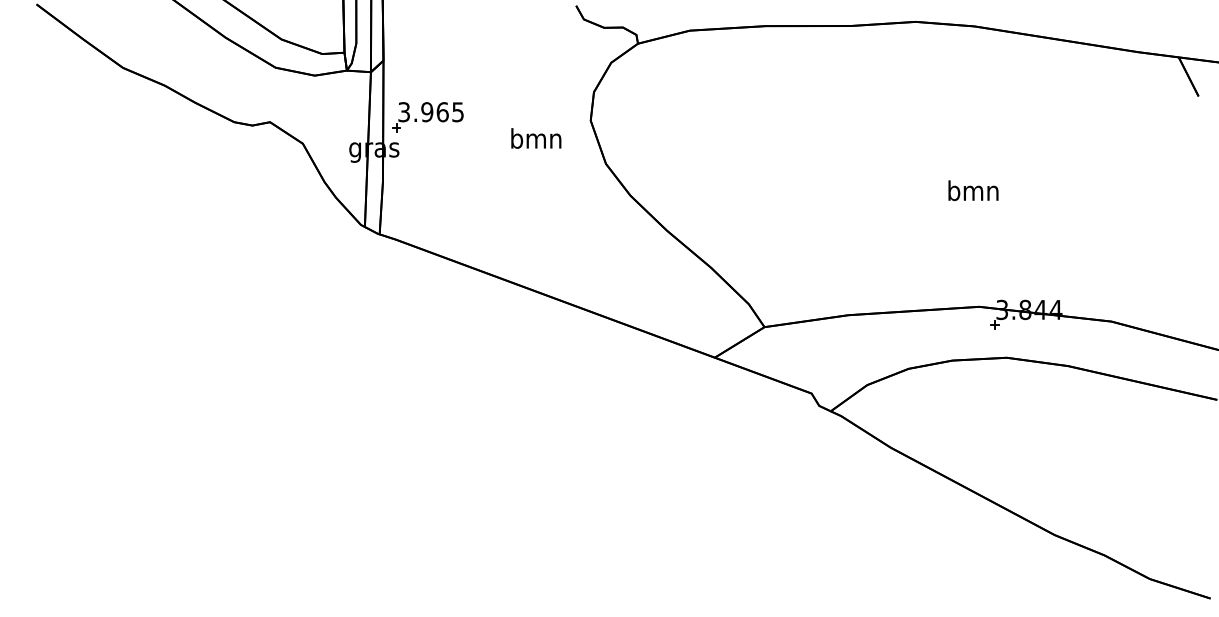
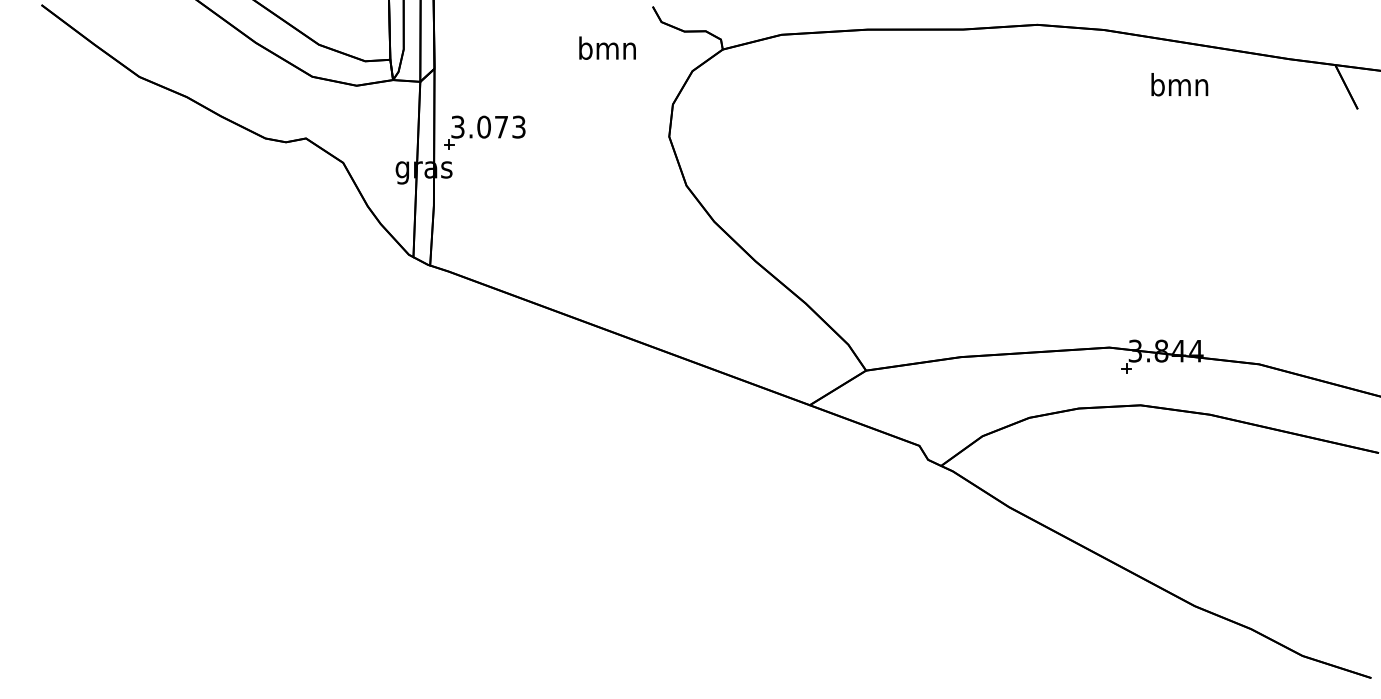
text: (442, 112) -> (501, 127), 3.965 -> 3.073
text: (536, 138) -> (607, 48), moved
text: (973, 190) -> (1179, 84), moved

